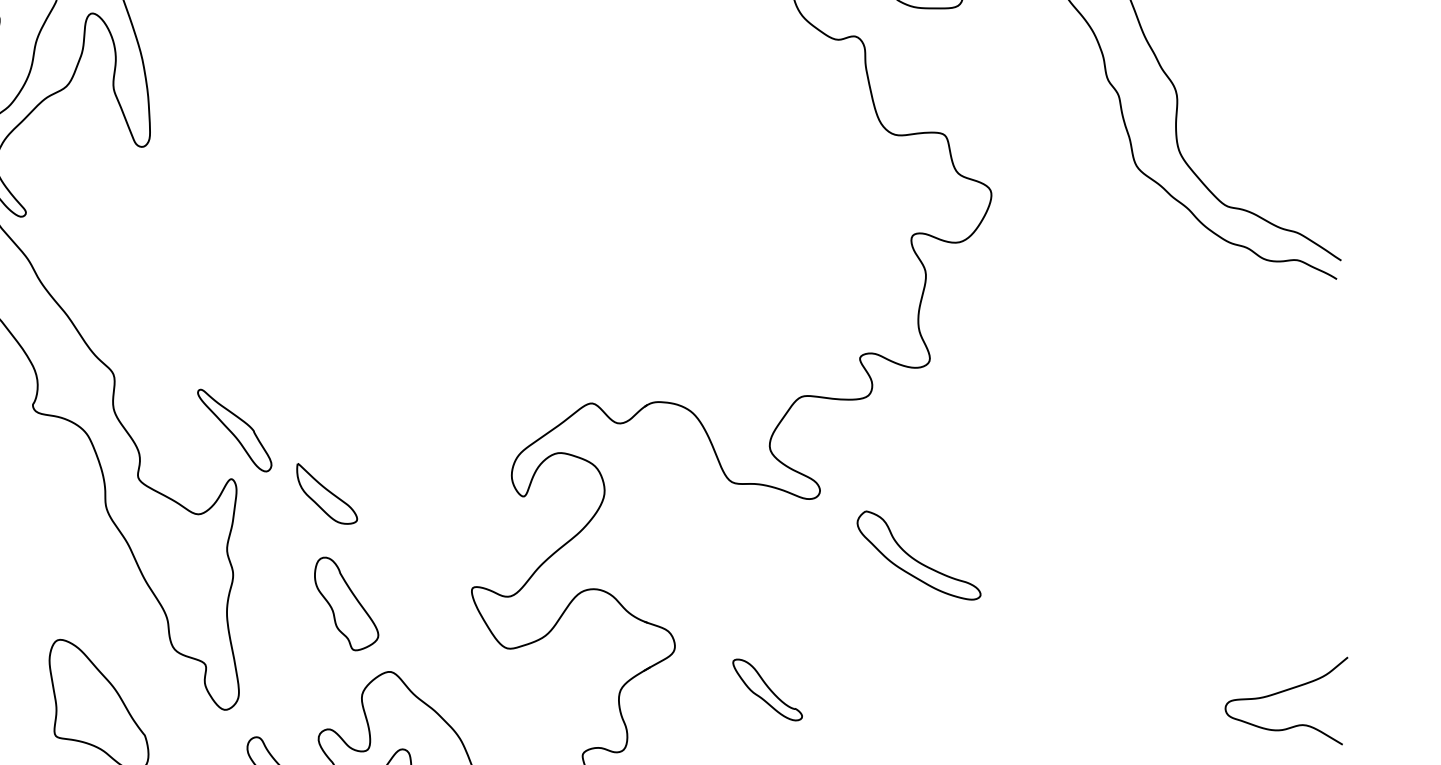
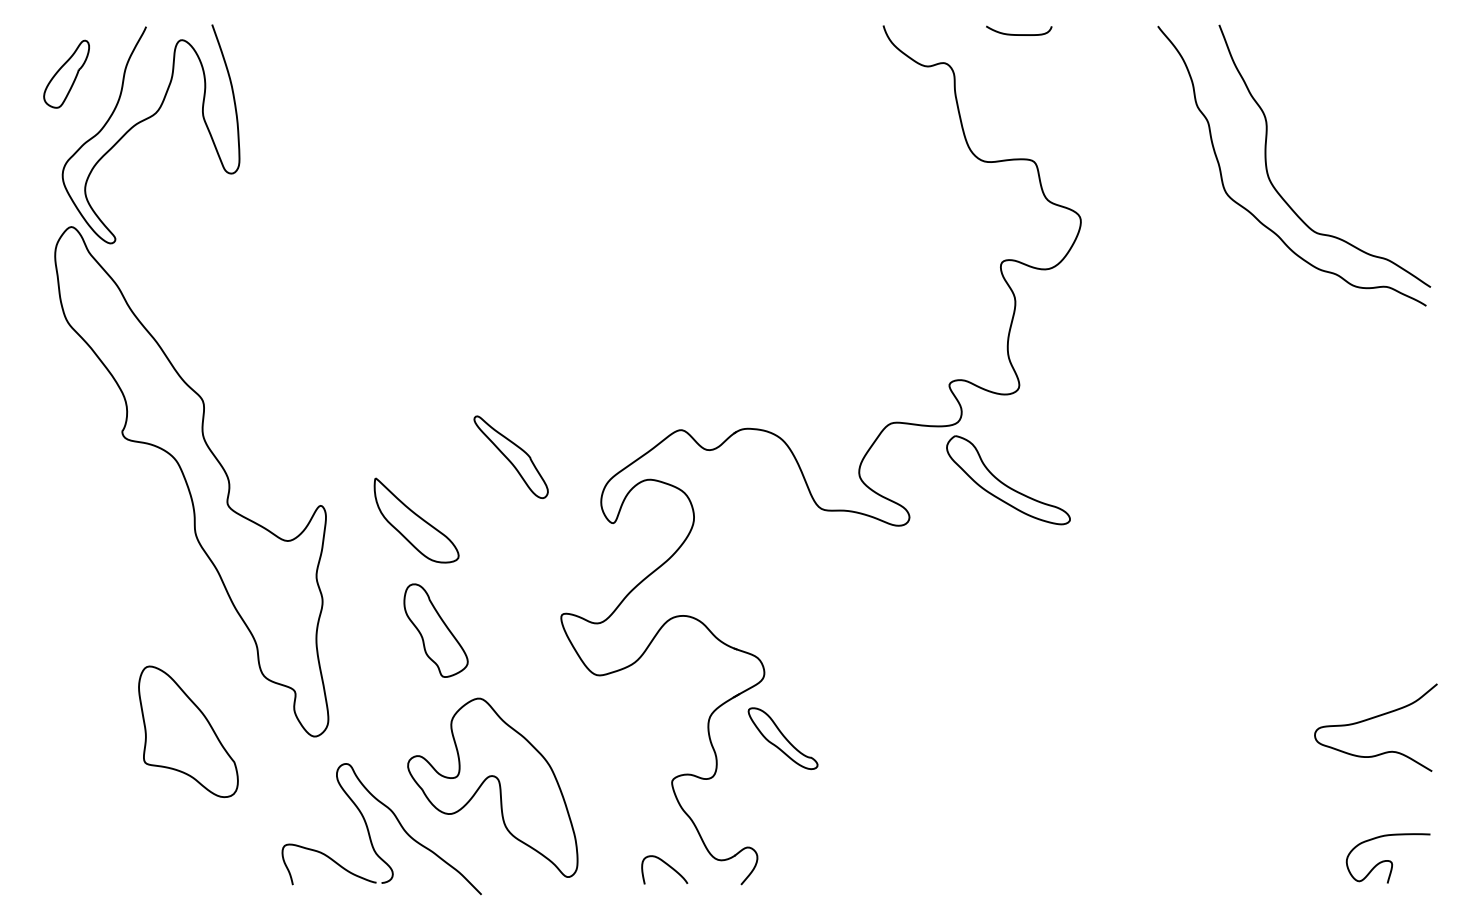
part: (234, 429) -> (510, 456), moved
part: (327, 493) -> (416, 520), size x1.4
part: (919, 555) -> (1008, 480), moved
part: (767, 689) -> (782, 738), moved

